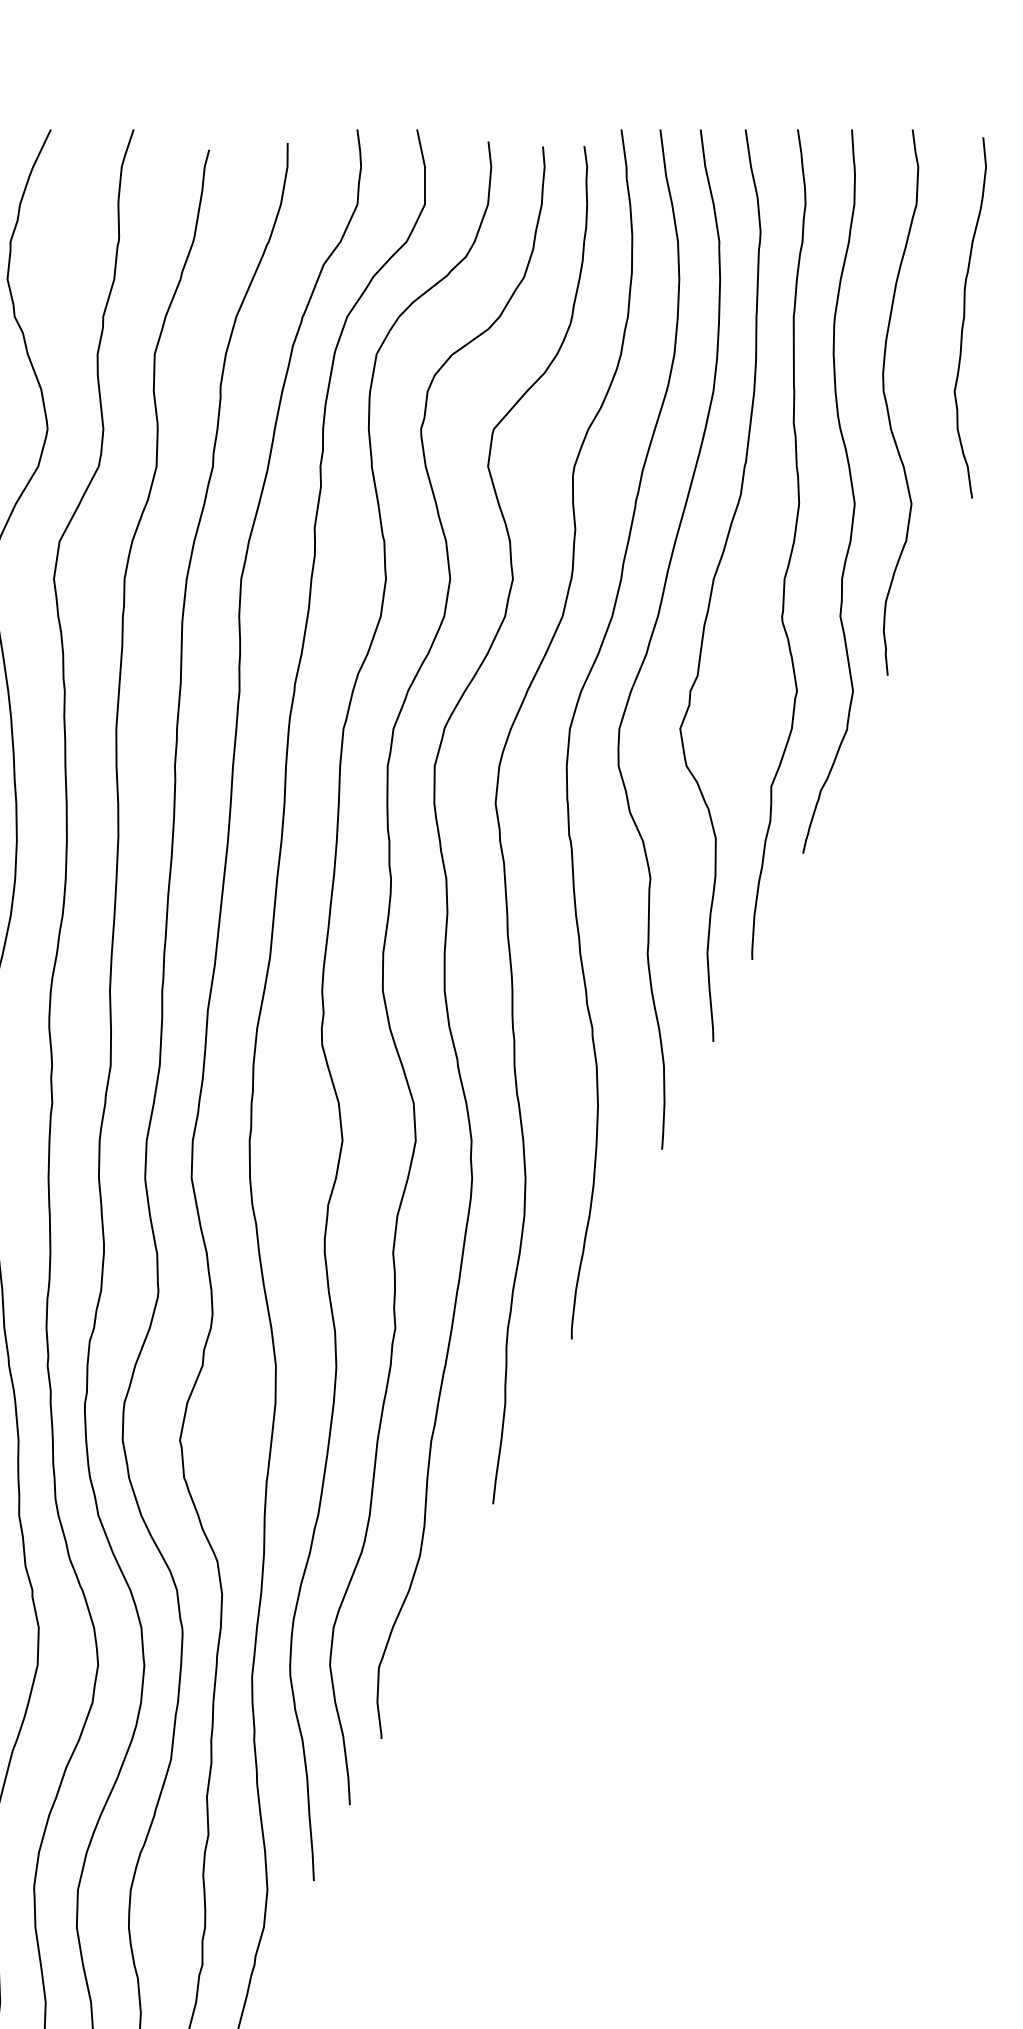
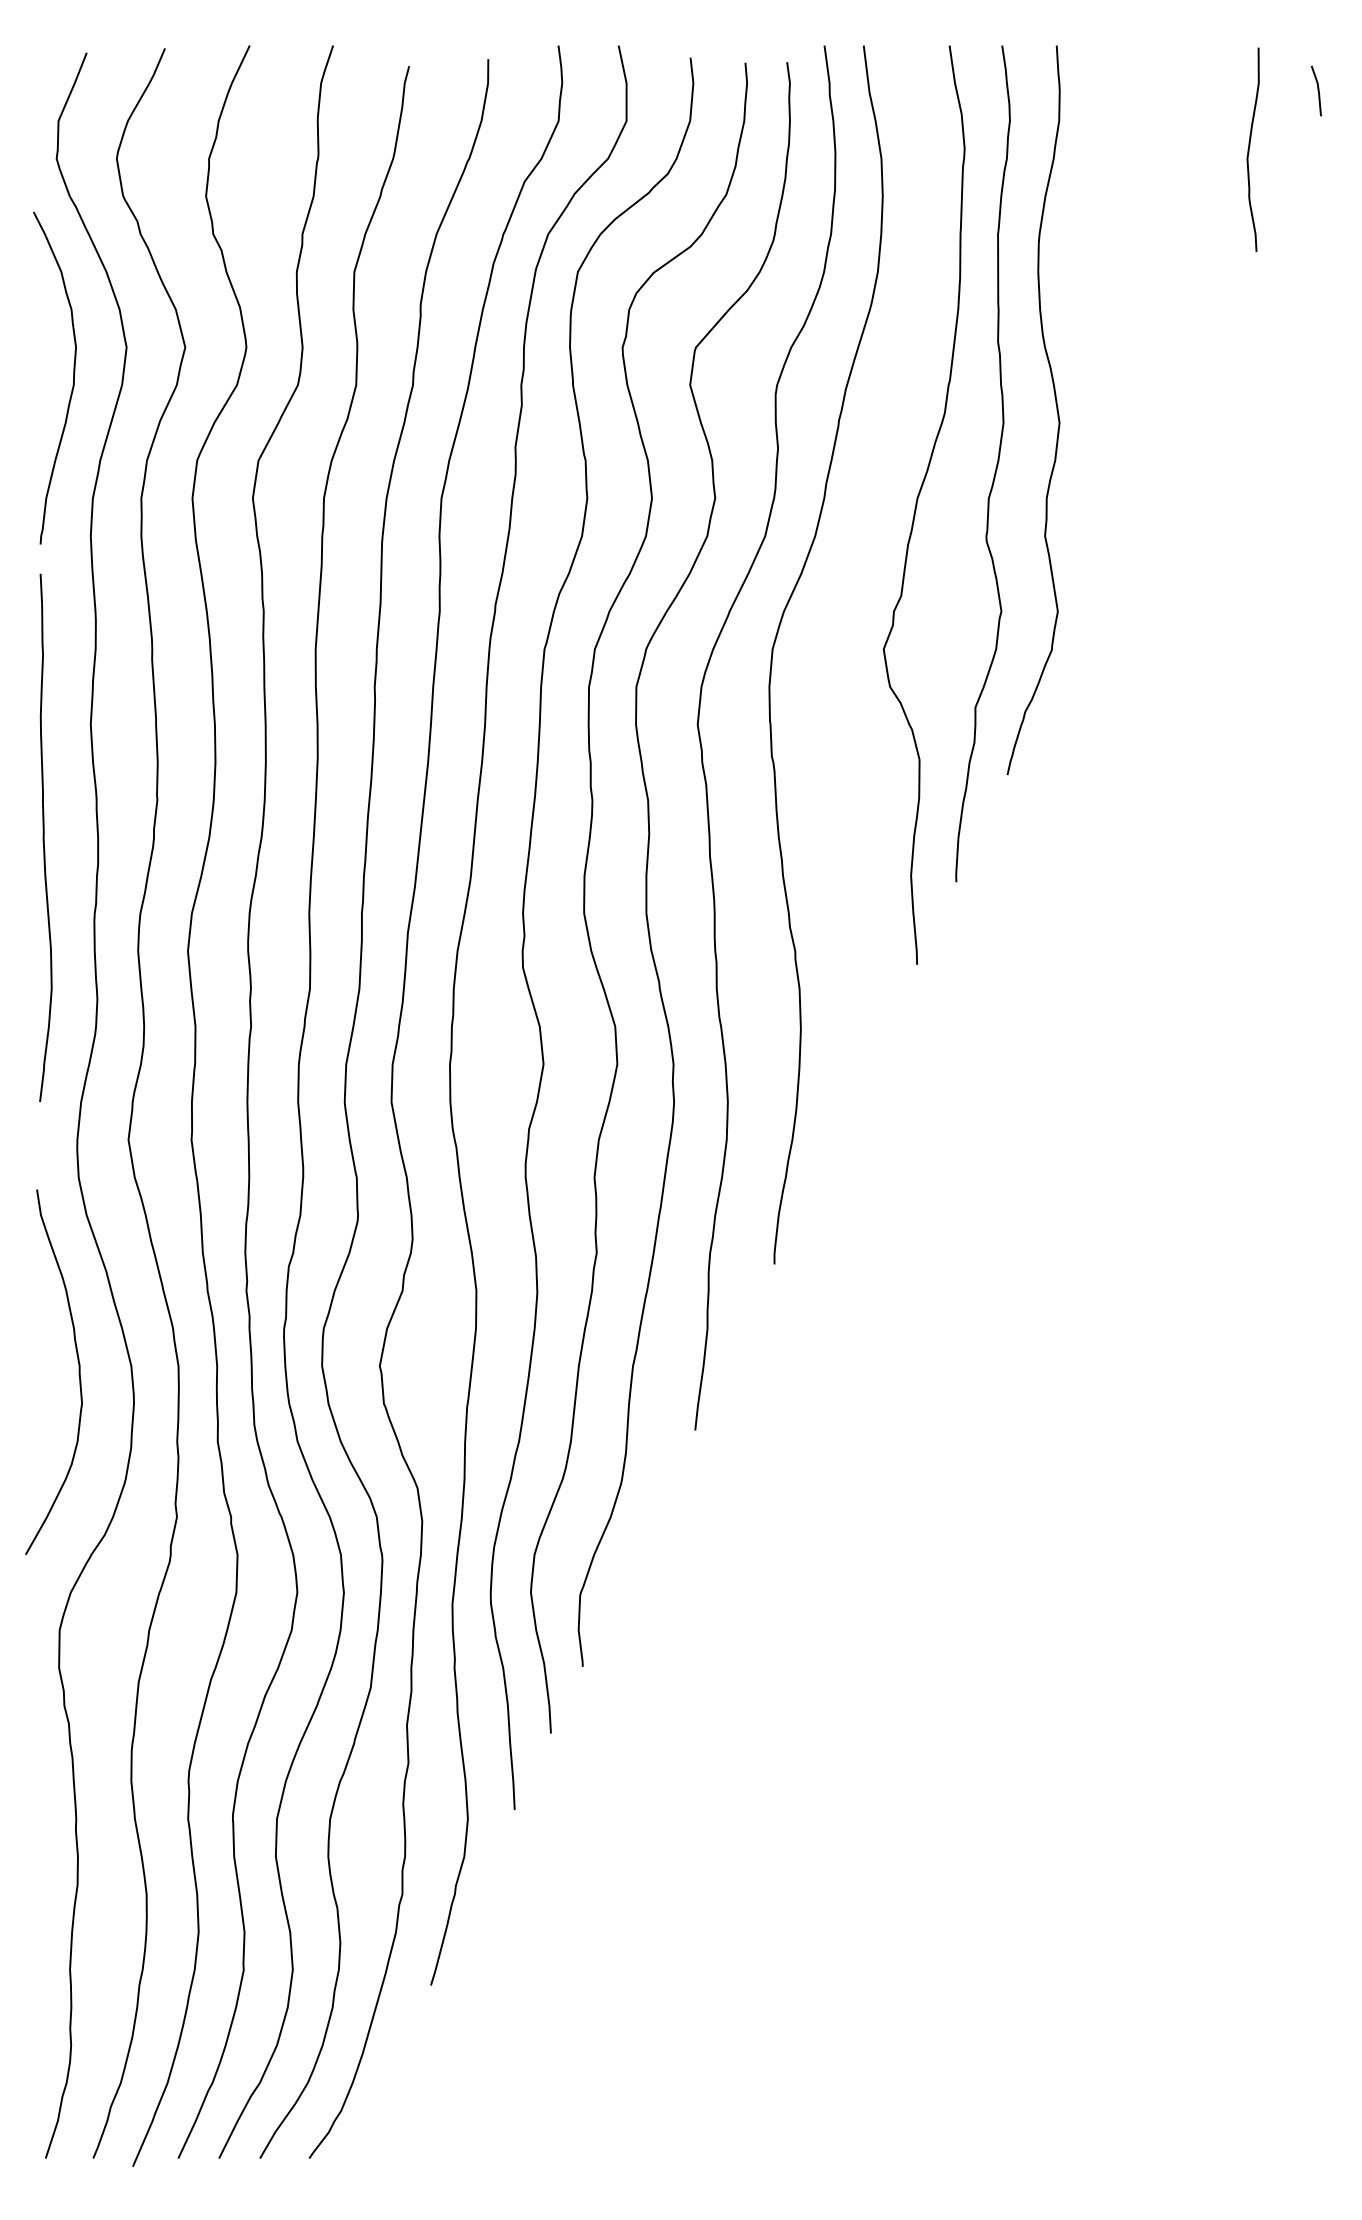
curve: (964, 318) -> (1170, 235), removed
curve: (887, 402) -> (1092, 320), removed
curve: (653, 634) -> (856, 554), removed

